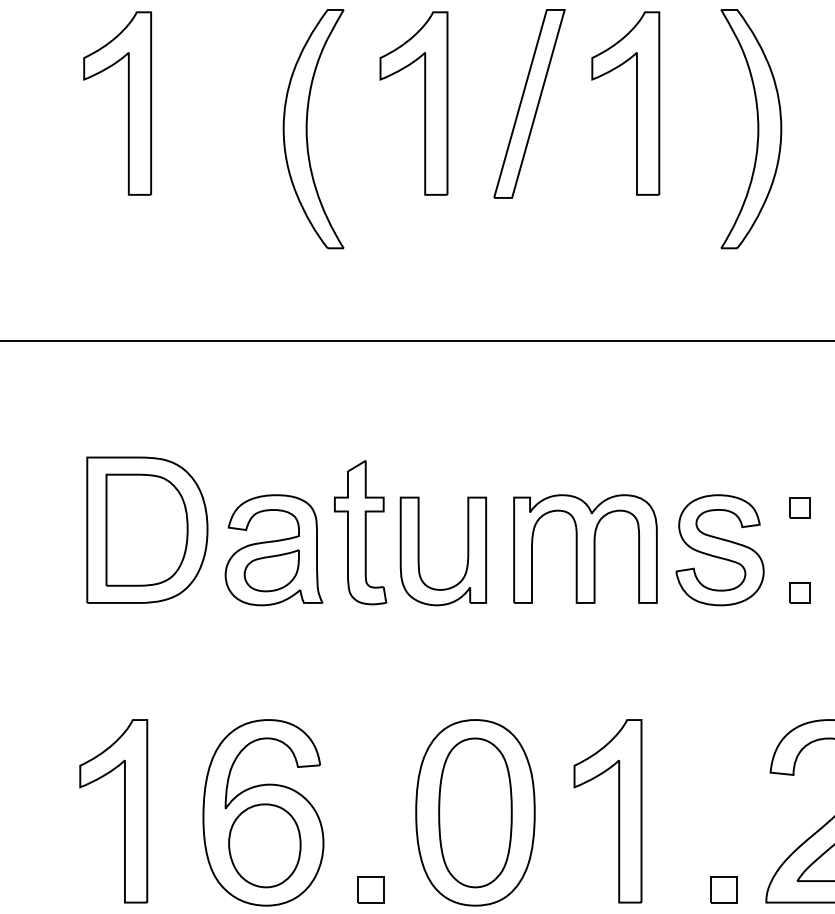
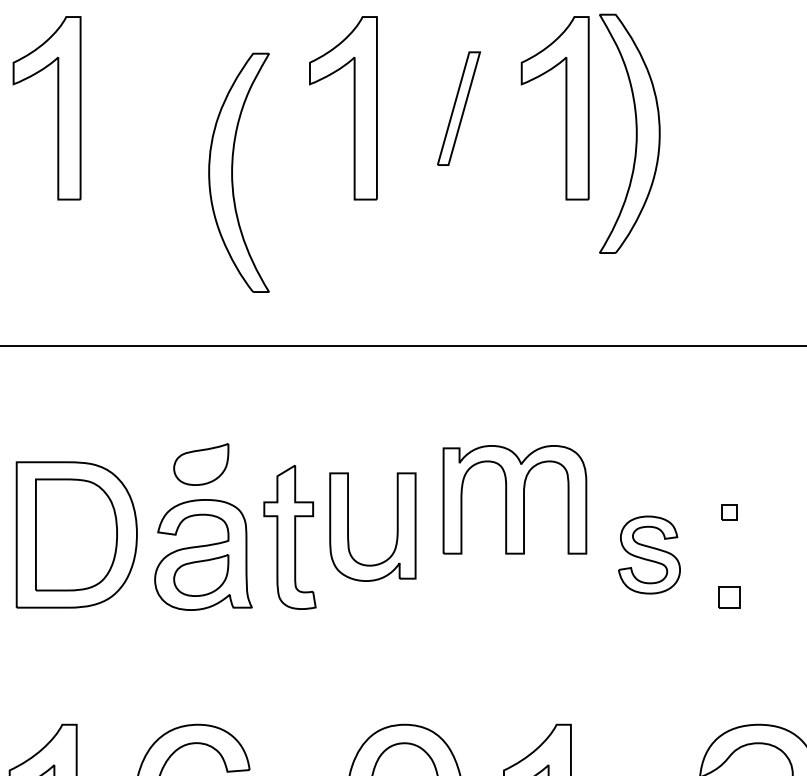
part: (529, 103) -> (458, 108), size x0.6
part: (313, 129) -> (238, 173), moved
part: (751, 129) -> (629, 134), moved
part: (271, 459) -> (200, 464), added
part: (799, 507) -> (728, 512), size x0.7
part: (585, 548) -> (514, 499), moved
part: (719, 550) -> (648, 555), size x0.7
part: (419, 551) -> (348, 527), moved

